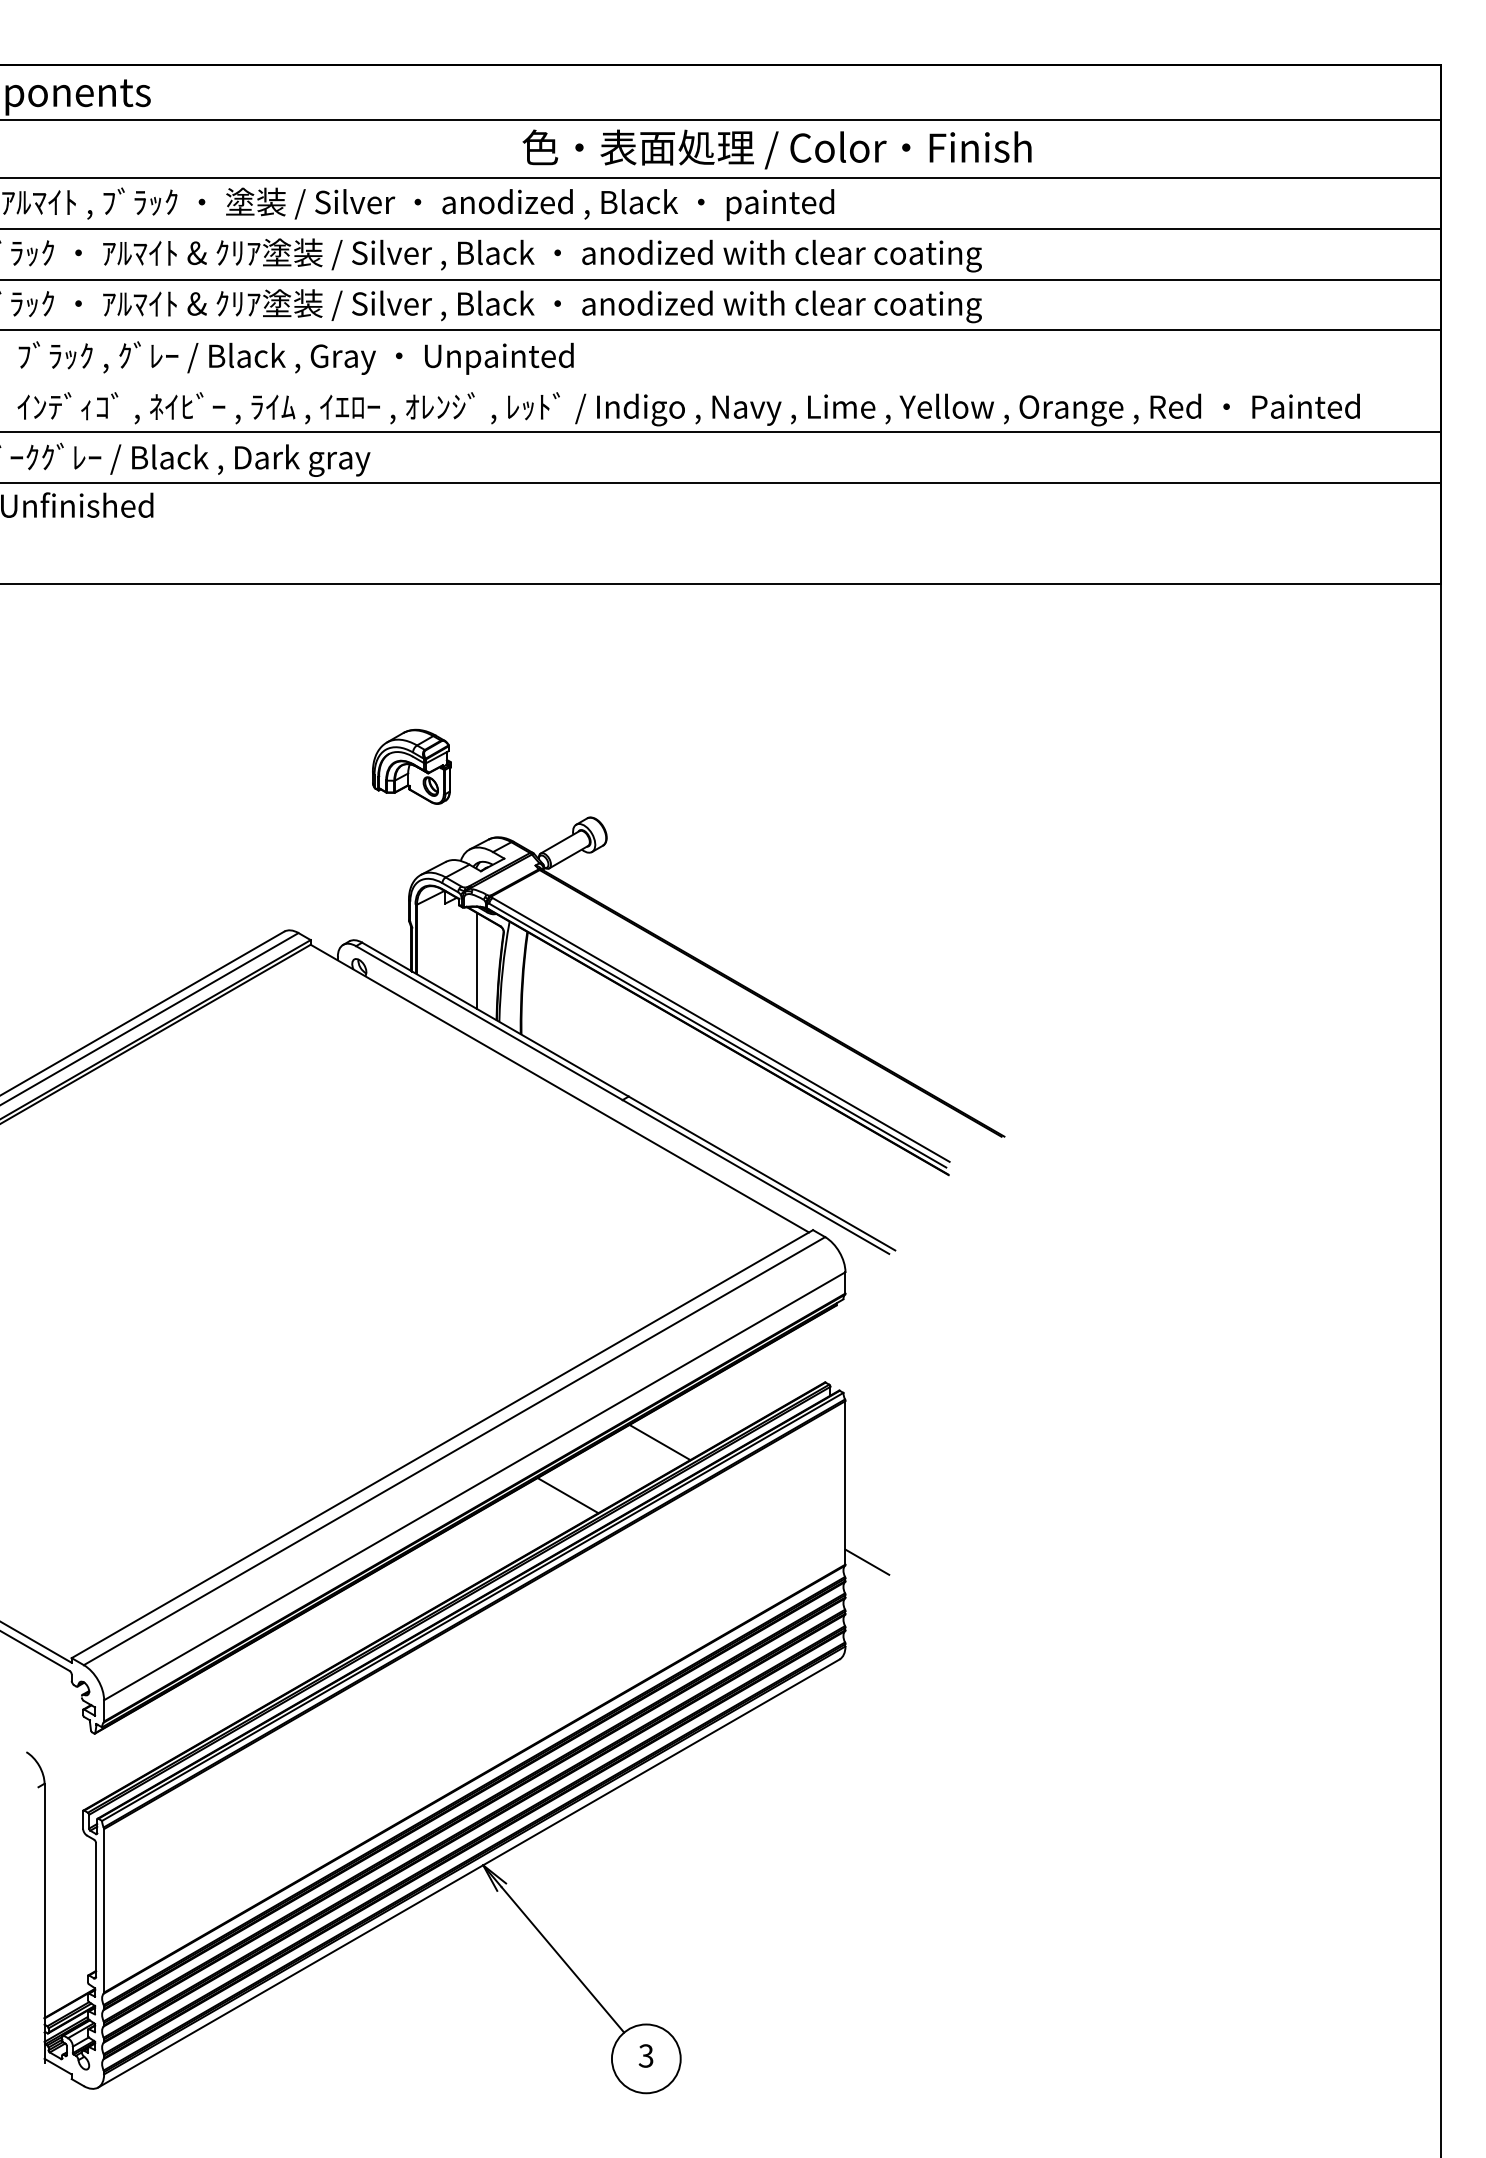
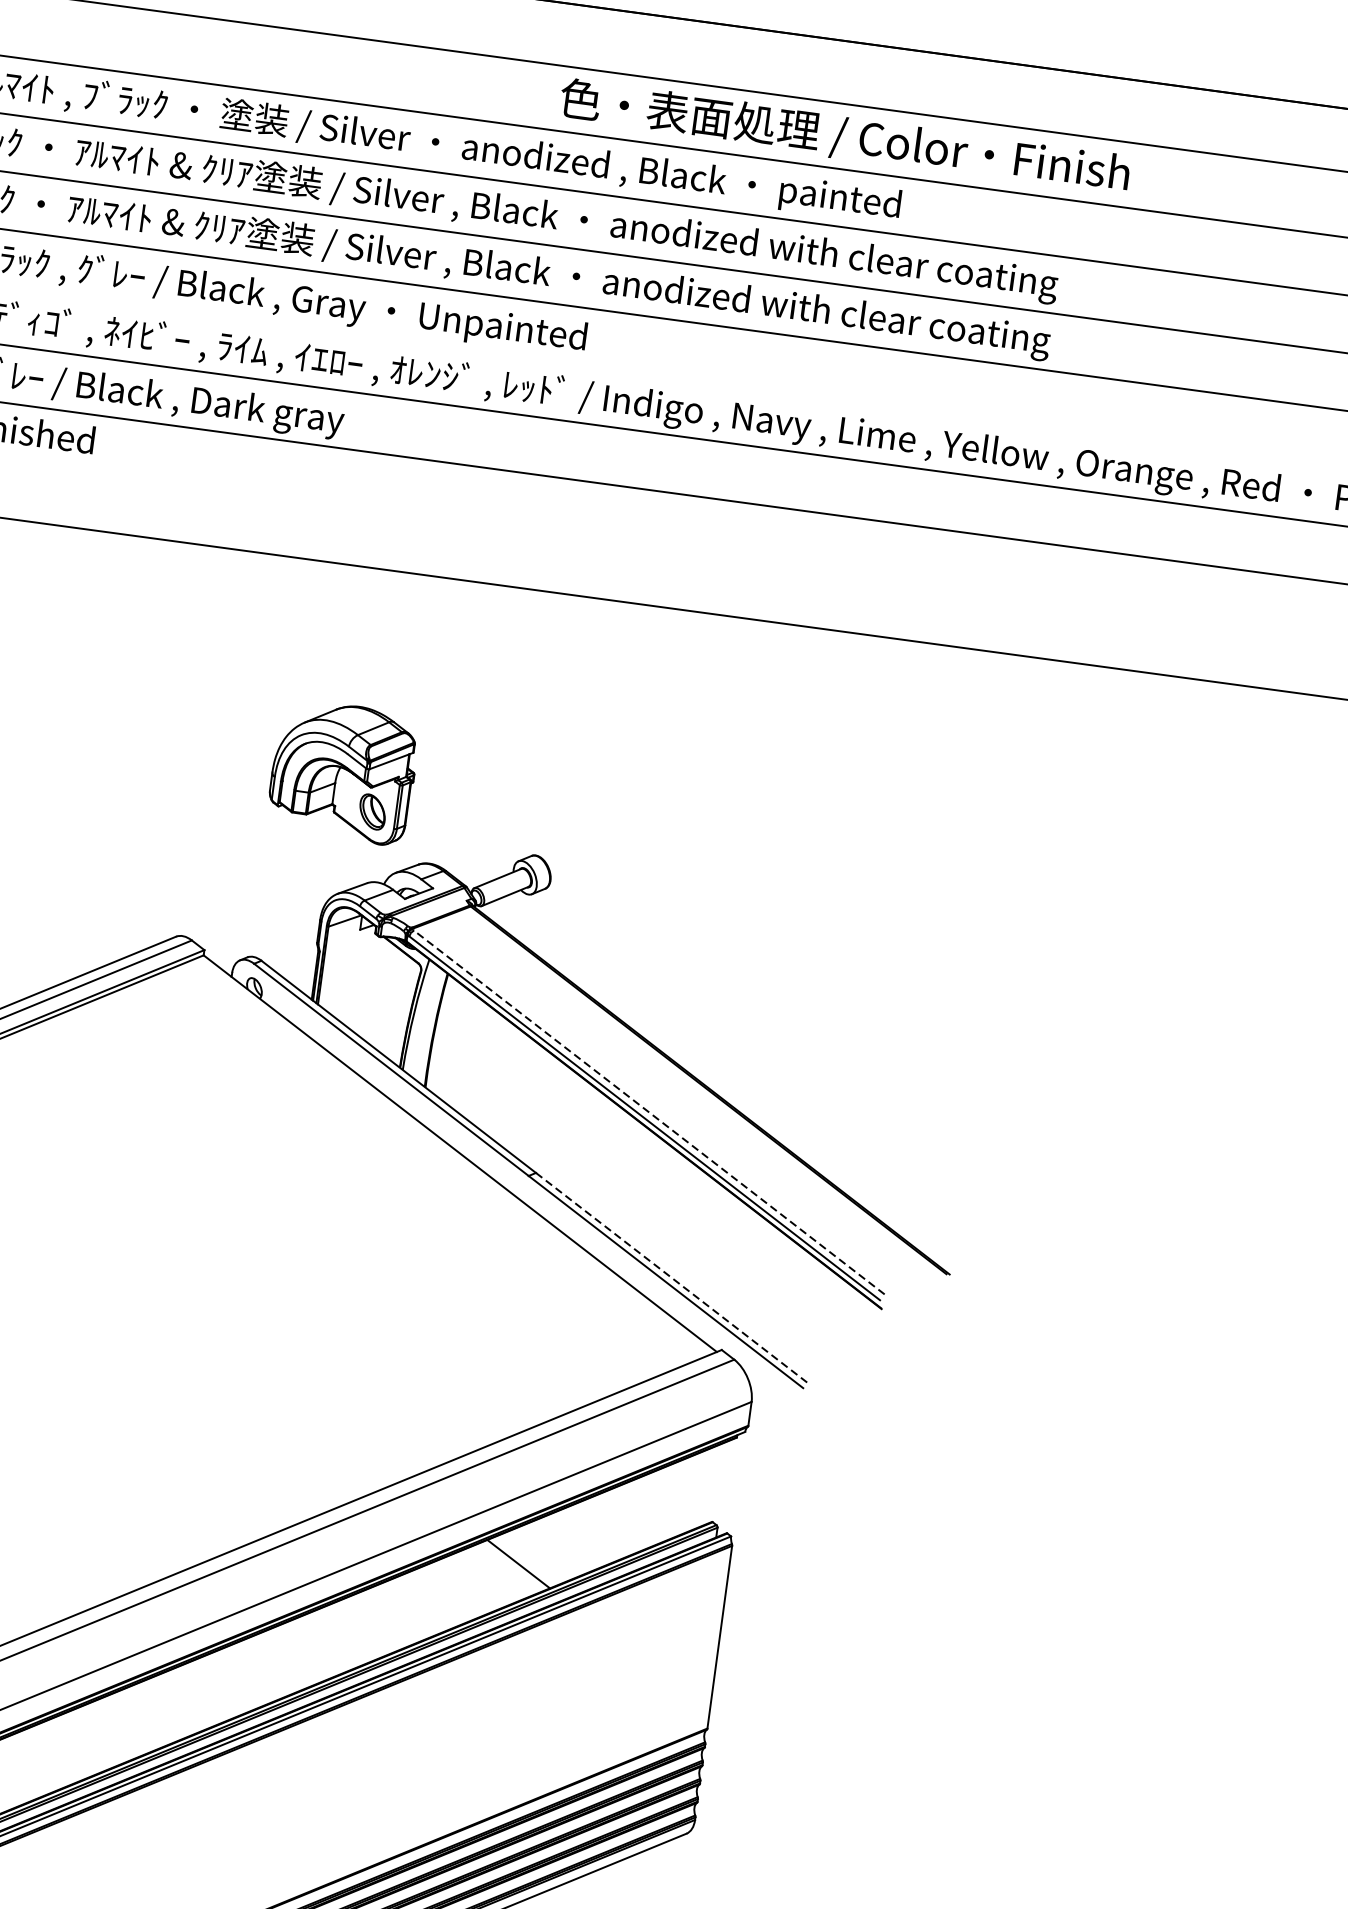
part: (411, 766) -> (343, 771), size x1.6
line: (476, 960) -> (386, 997), removed
line: (721, 1030) -> (649, 1113), solid -> dashed
line: (762, 1173) -> (673, 1279), solid -> dashed
line: (567, 1495) -> (407, 1609), removed
line: (867, 1561) -> (732, 1728), removed

